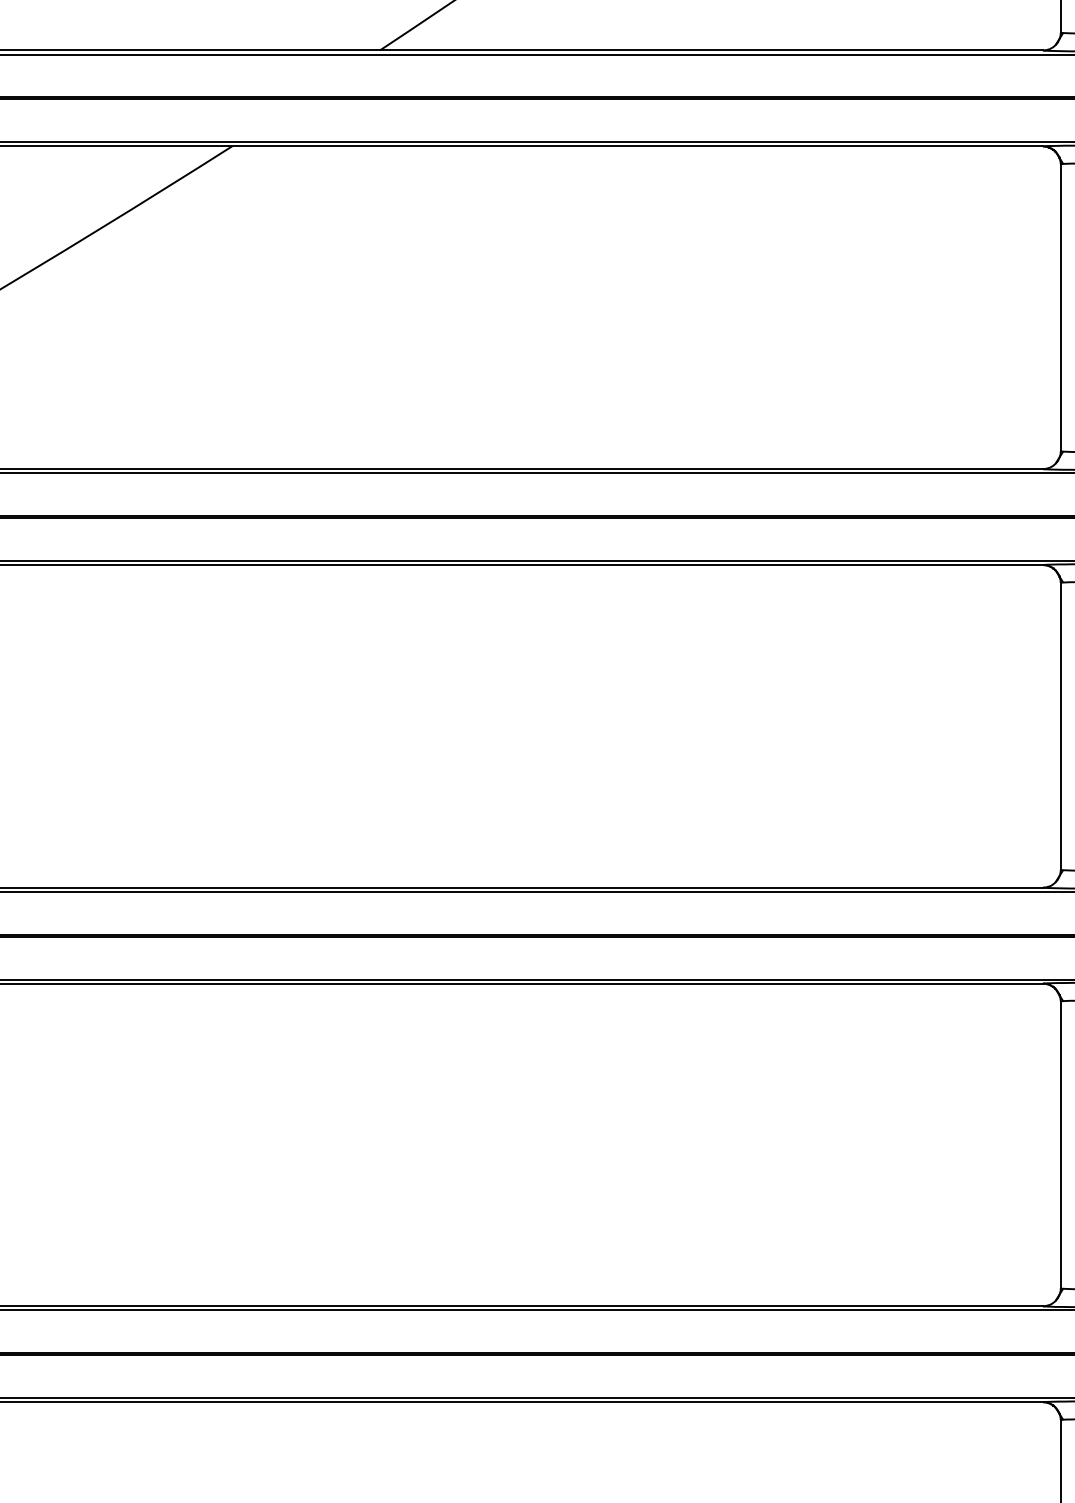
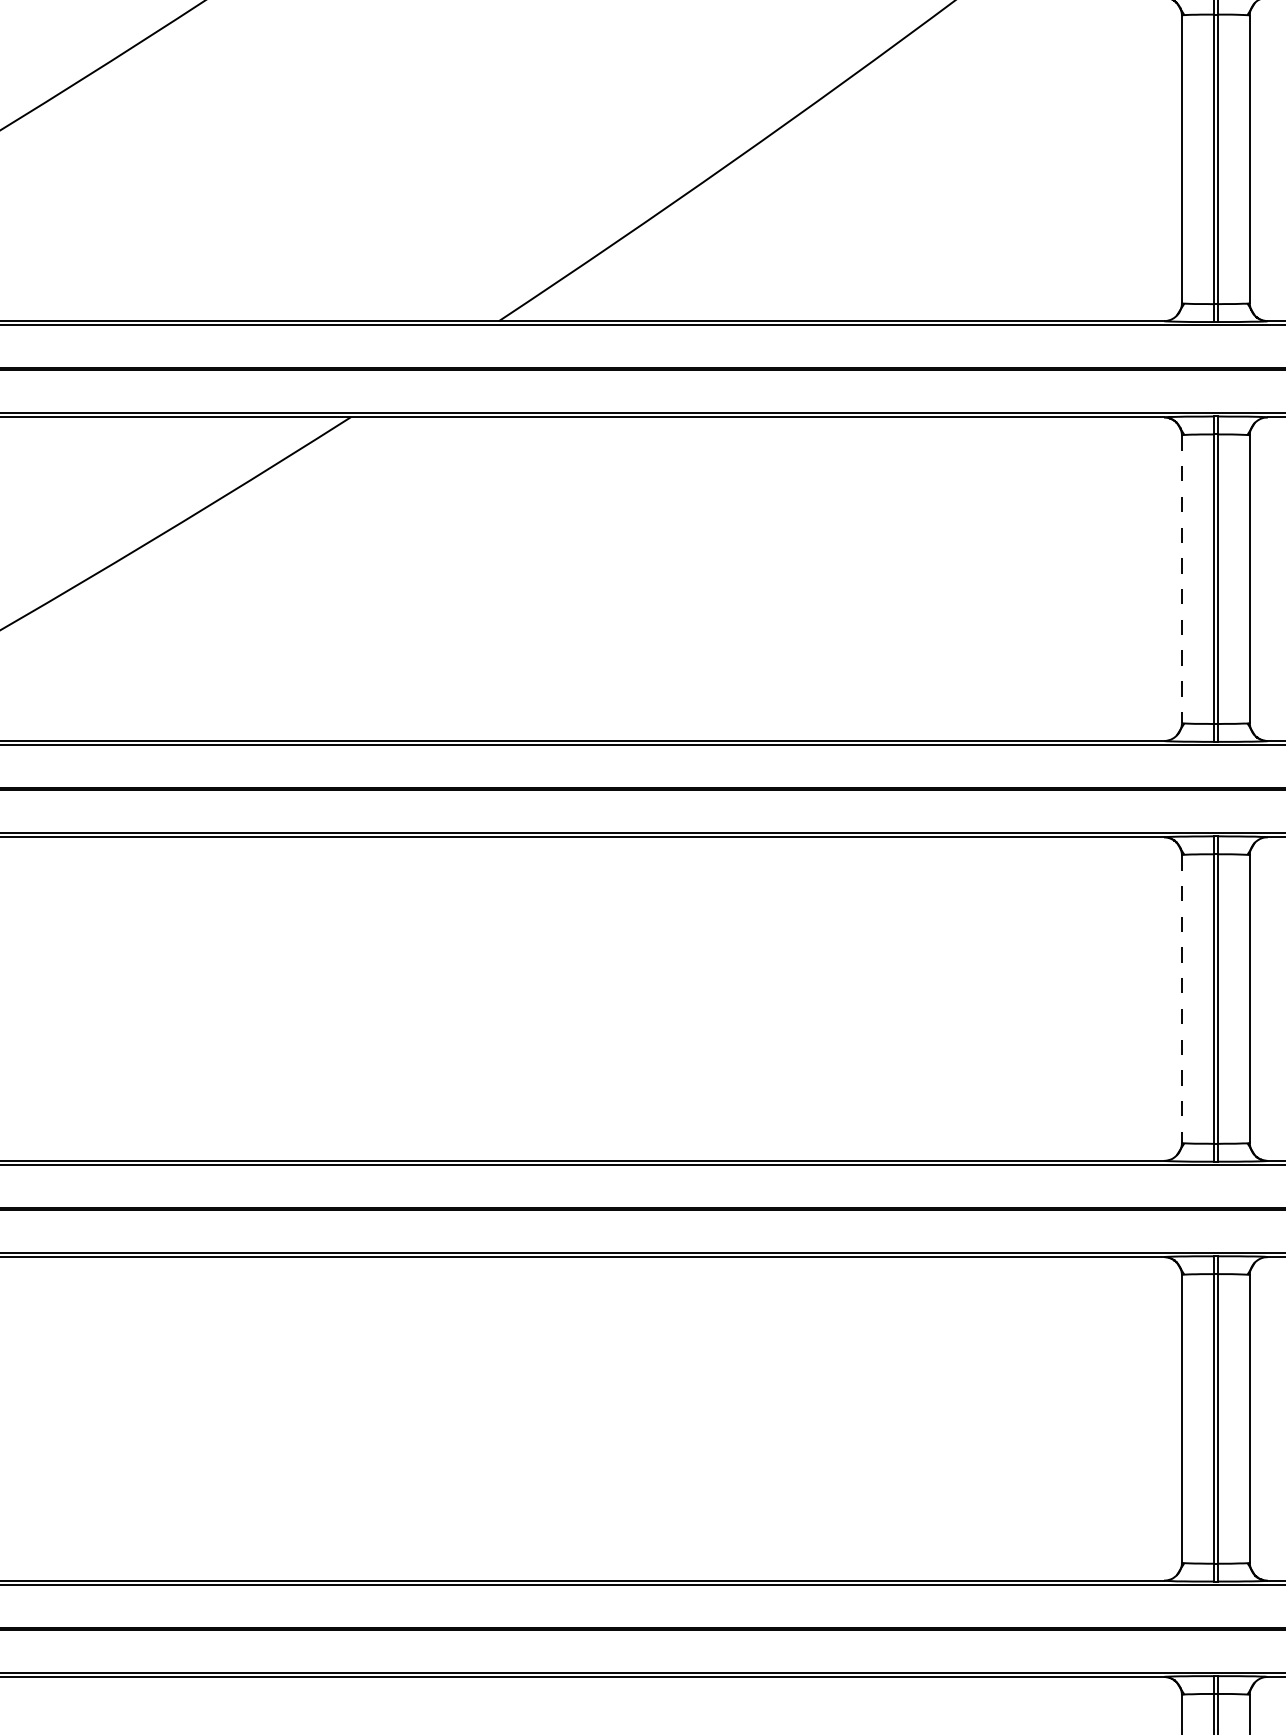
line: (1060, 308) -> (1181, 579), solid -> dashed
line: (1060, 726) -> (1181, 999), solid -> dashed

